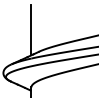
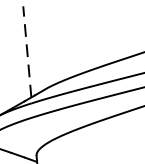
line: (31, 29) -> (27, 50), solid -> dashed

